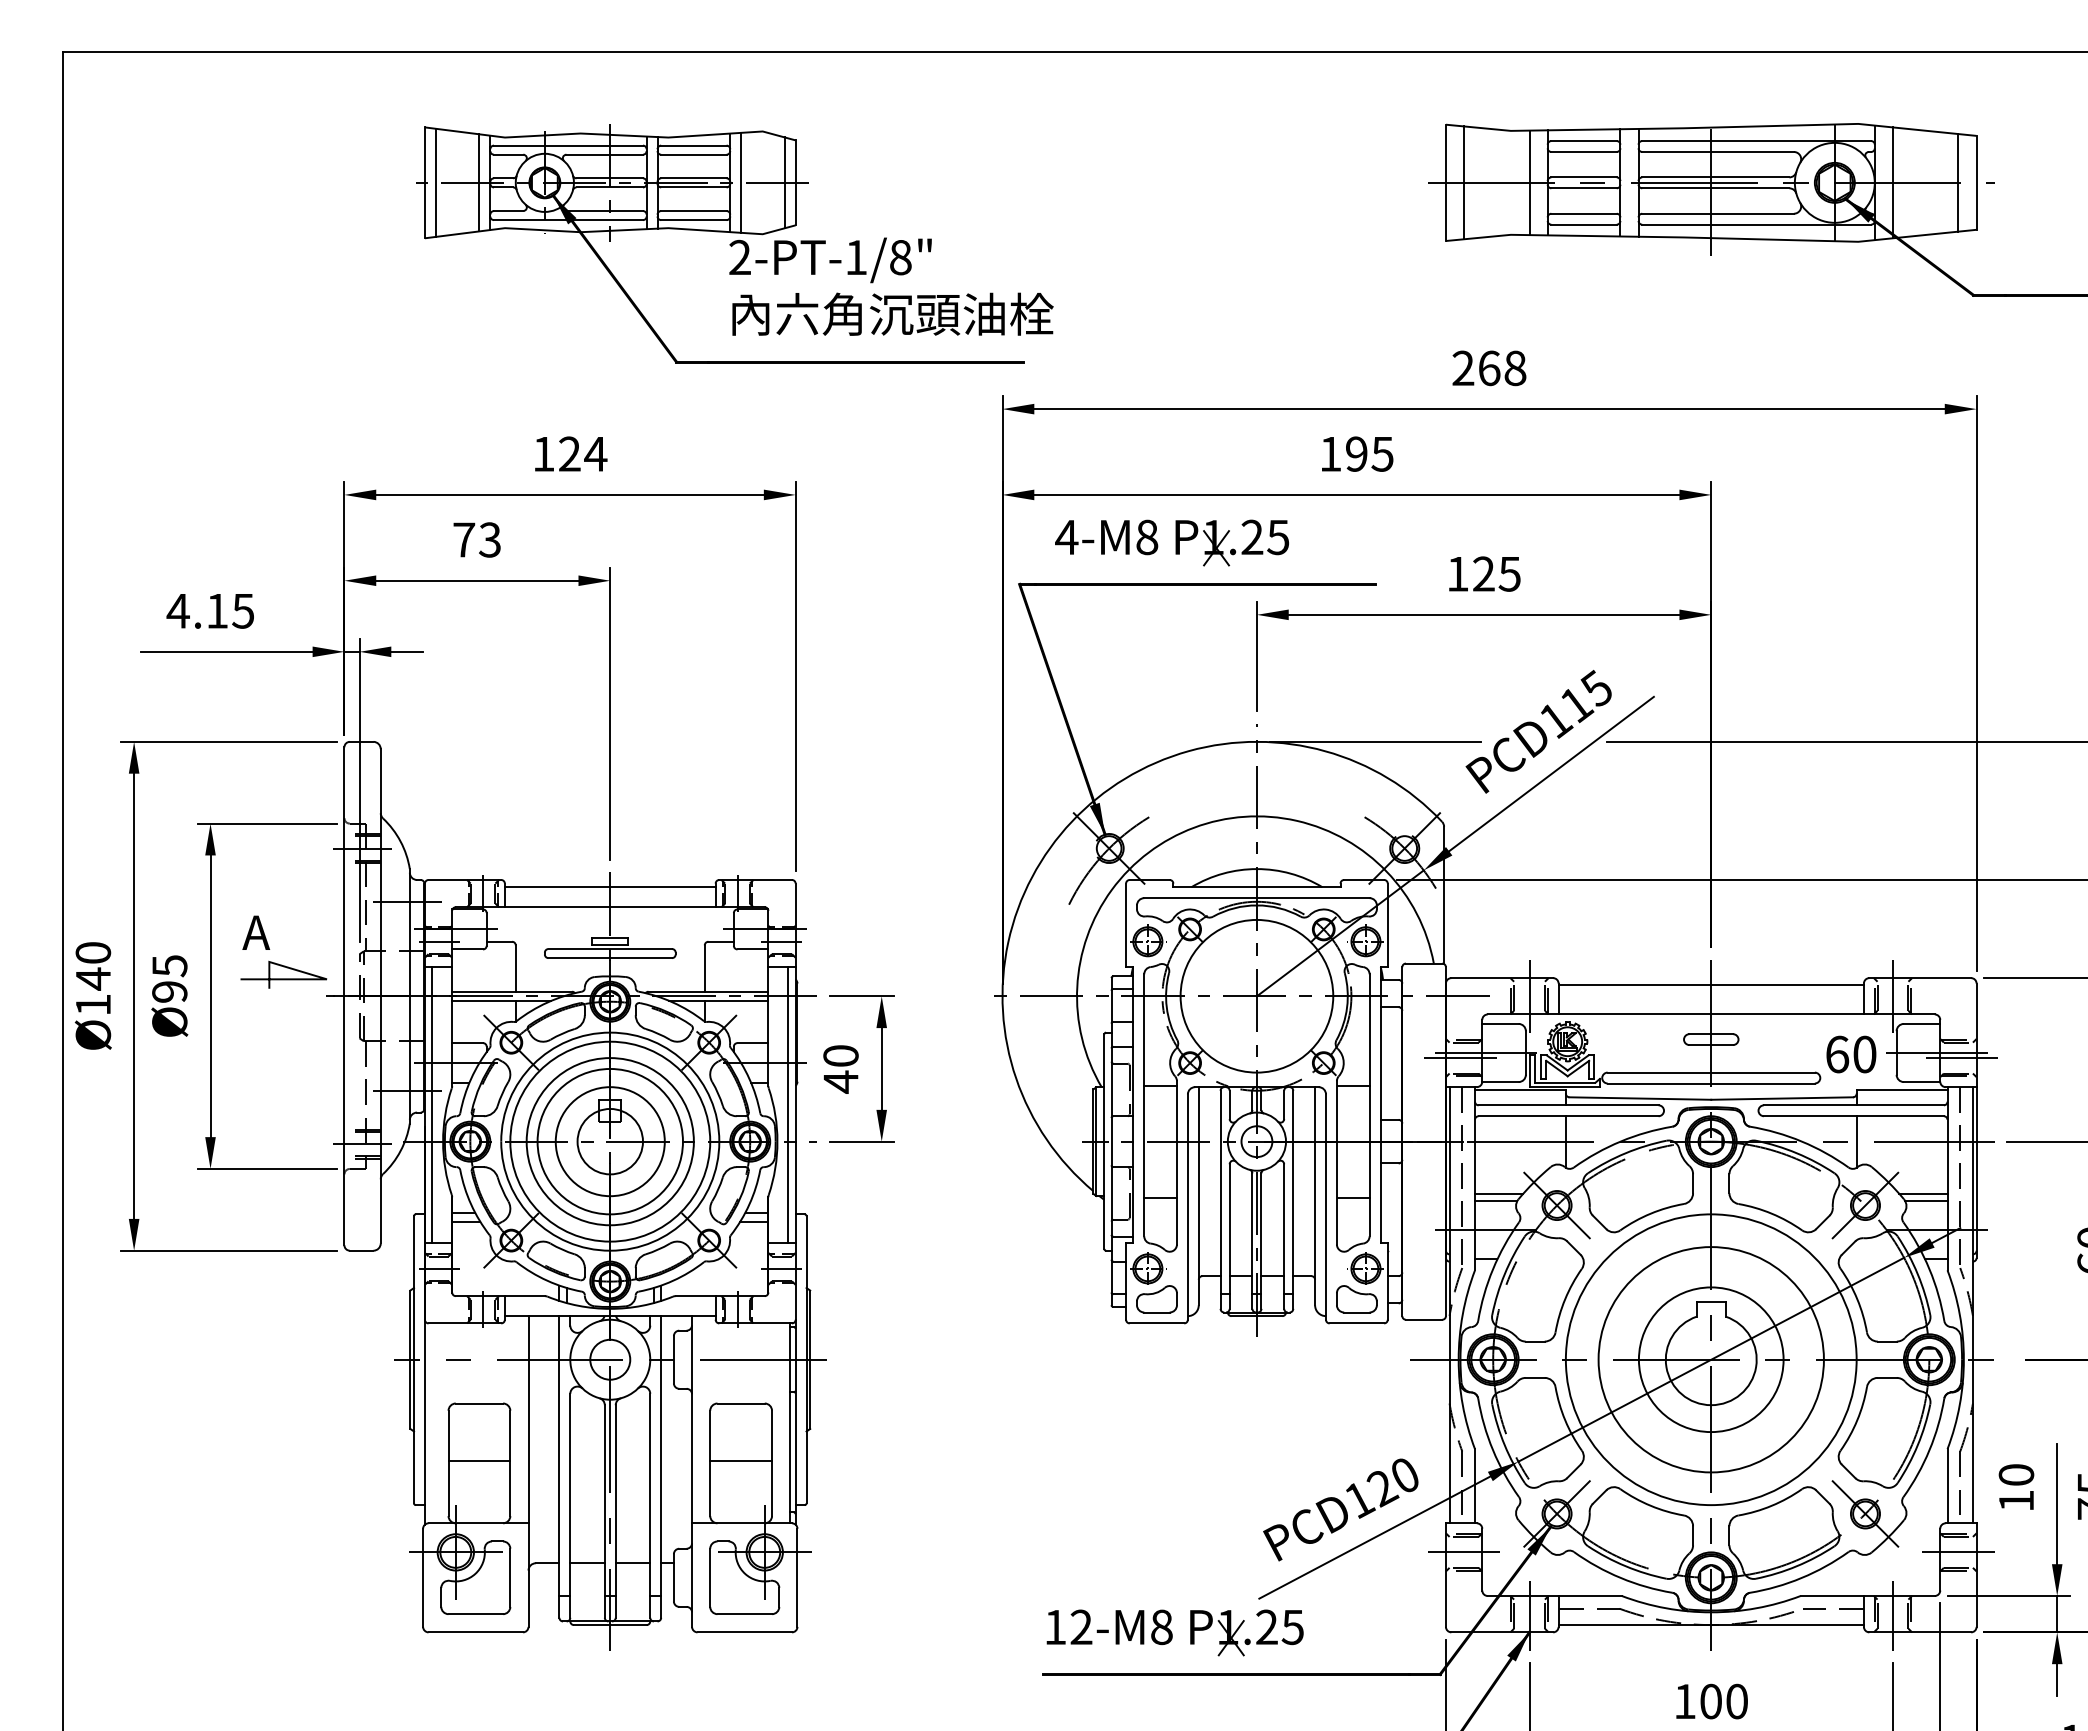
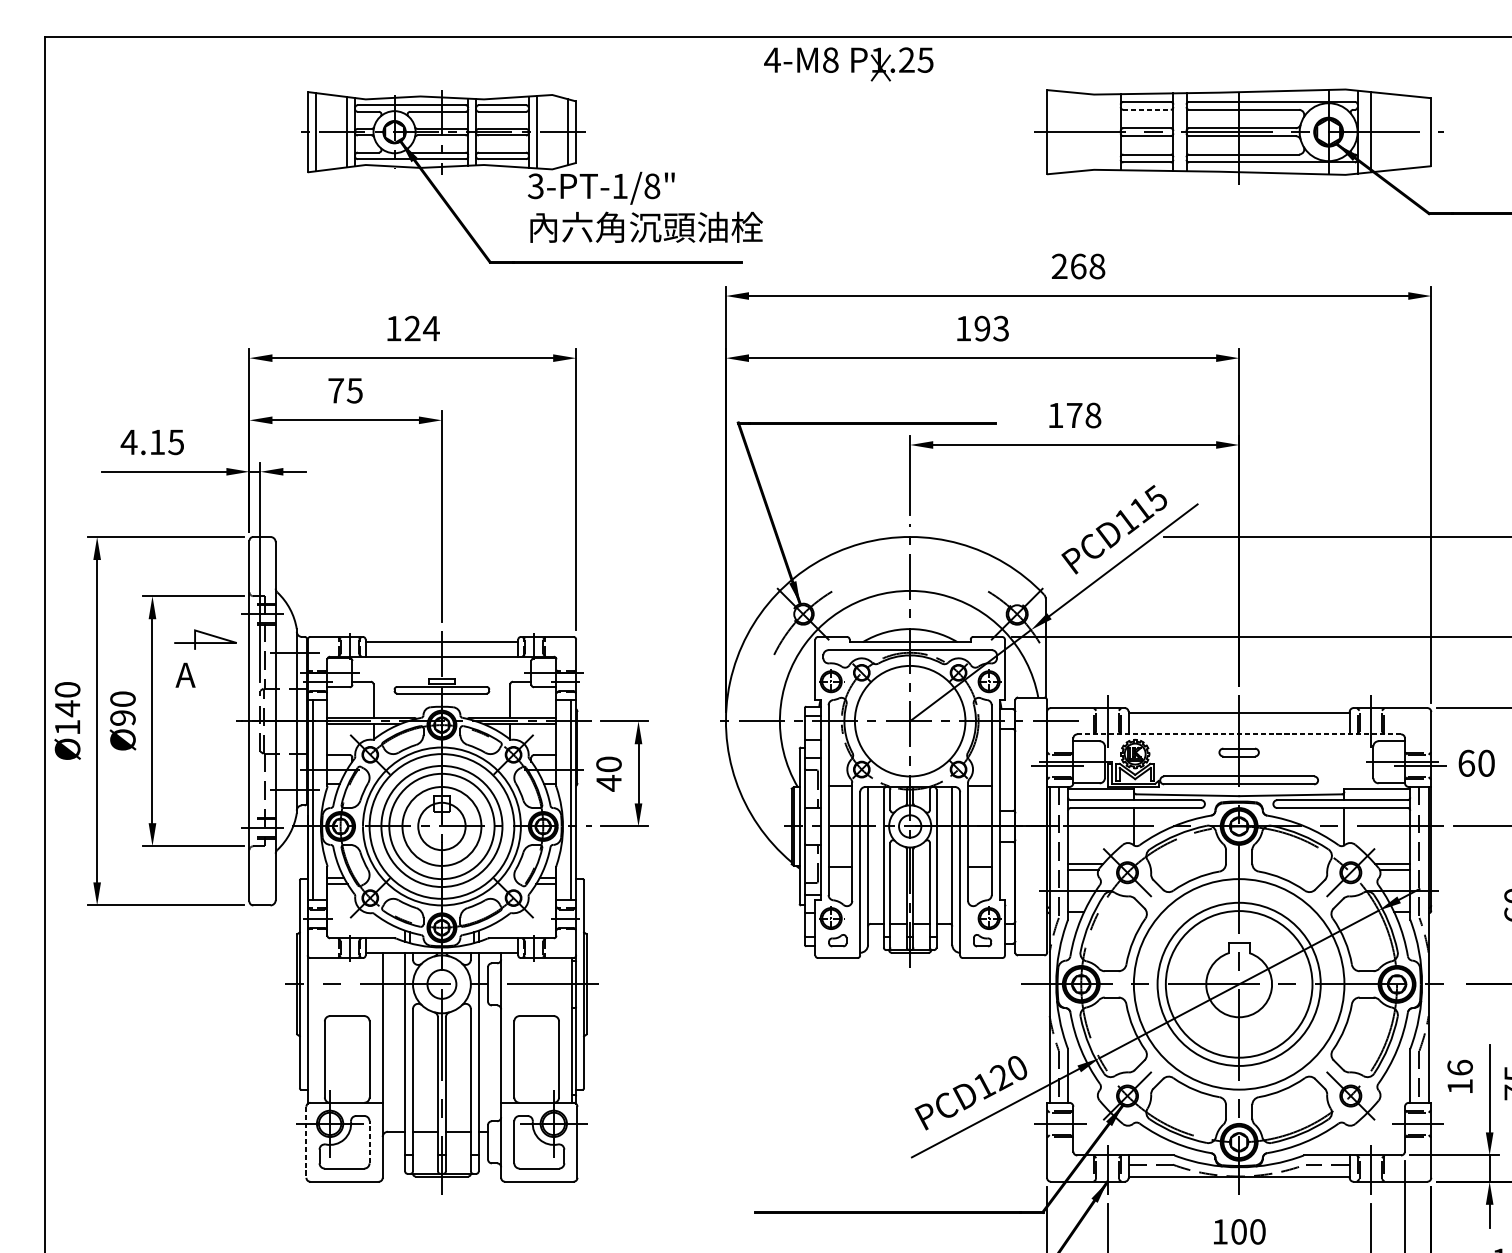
line: (1584, 151) -> (1147, 109), solid -> dashed
line: (1464, 182) -> (1060, 131), removed
line: (1529, 182) -> (1107, 131), removed
line: (1958, 182) -> (1418, 131), removed
text: (739, 257) -> (535, 186), 2-PT-1/8" -> 3-PT-1/8"
text: (1382, 453) -> (1001, 328), 195 -> 193
text: (489, 539) -> (354, 390), 73 -> 75
part: (1171, 542) -> (848, 63), moved
text: (1496, 573) -> (1083, 415), 125 -> 178
line: (1374, 741) -> (995, 536), removed
text: (169, 966) -> (122, 699), Ø95 -> Ø90
line: (283, 978) -> (205, 642), moved
line: (1711, 1014) -> (1239, 734), solid -> dashed
text: (1851, 1054) -> (1476, 763), moved
part: (1156, 1299) -> (837, 940), size x0.6
part: (1356, 1299) -> (982, 940), size x0.6
circle: (1710, 1359) -> (1238, 984), size x1.4
line: (479, 1460) -> (347, 1057), removed
line: (741, 1460) -> (536, 1057), removed
text: (2016, 1474) -> (1460, 1067), 10 -> 16
line: (510, 1577) -> (369, 1142), solid -> dashed
line: (423, 1578) -> (306, 1142), solid -> dashed
part: (1174, 1632) -> (850, 1181), removed

